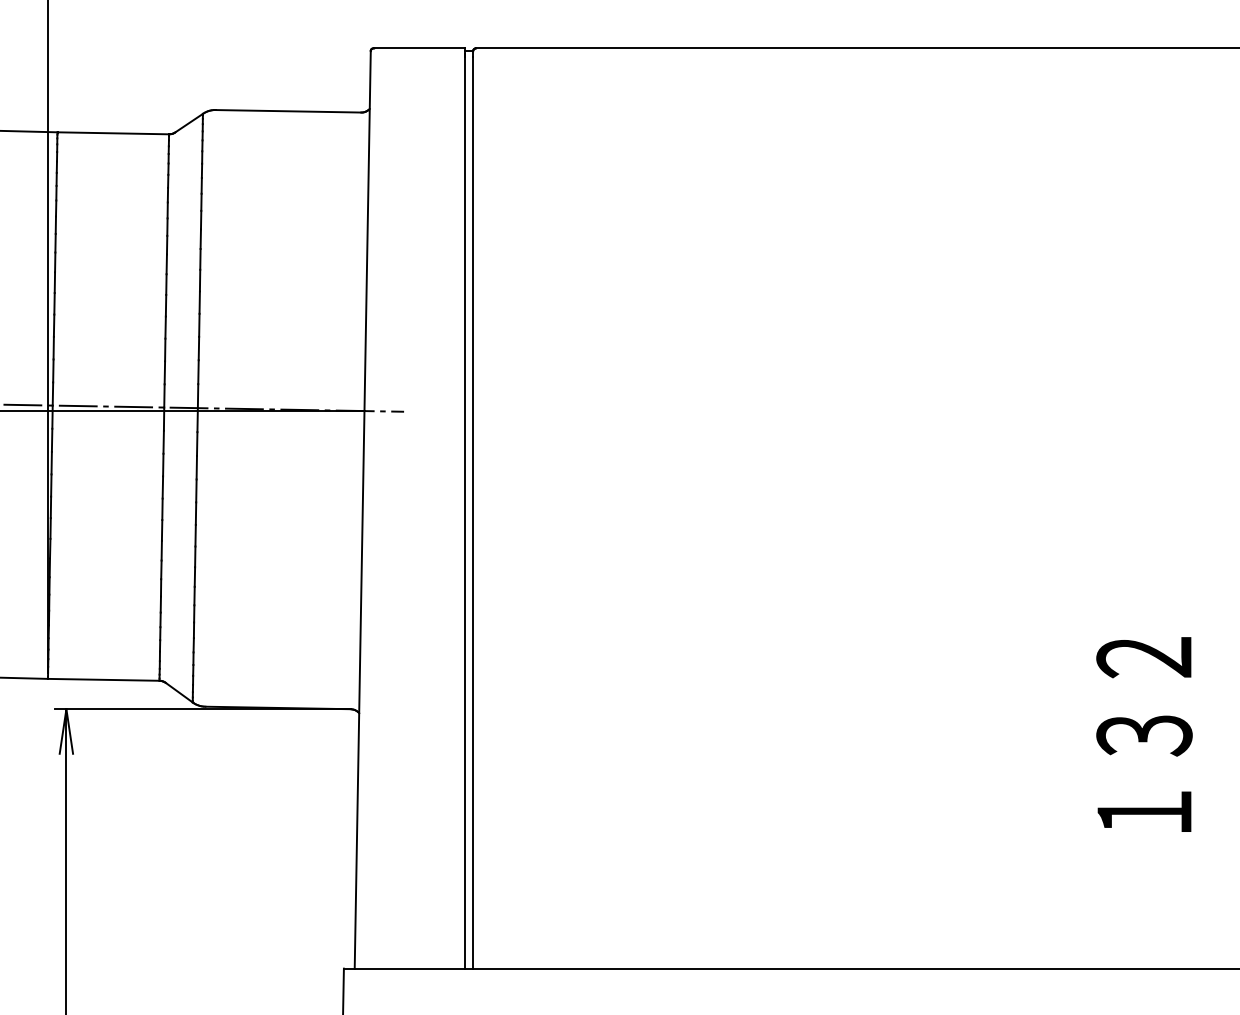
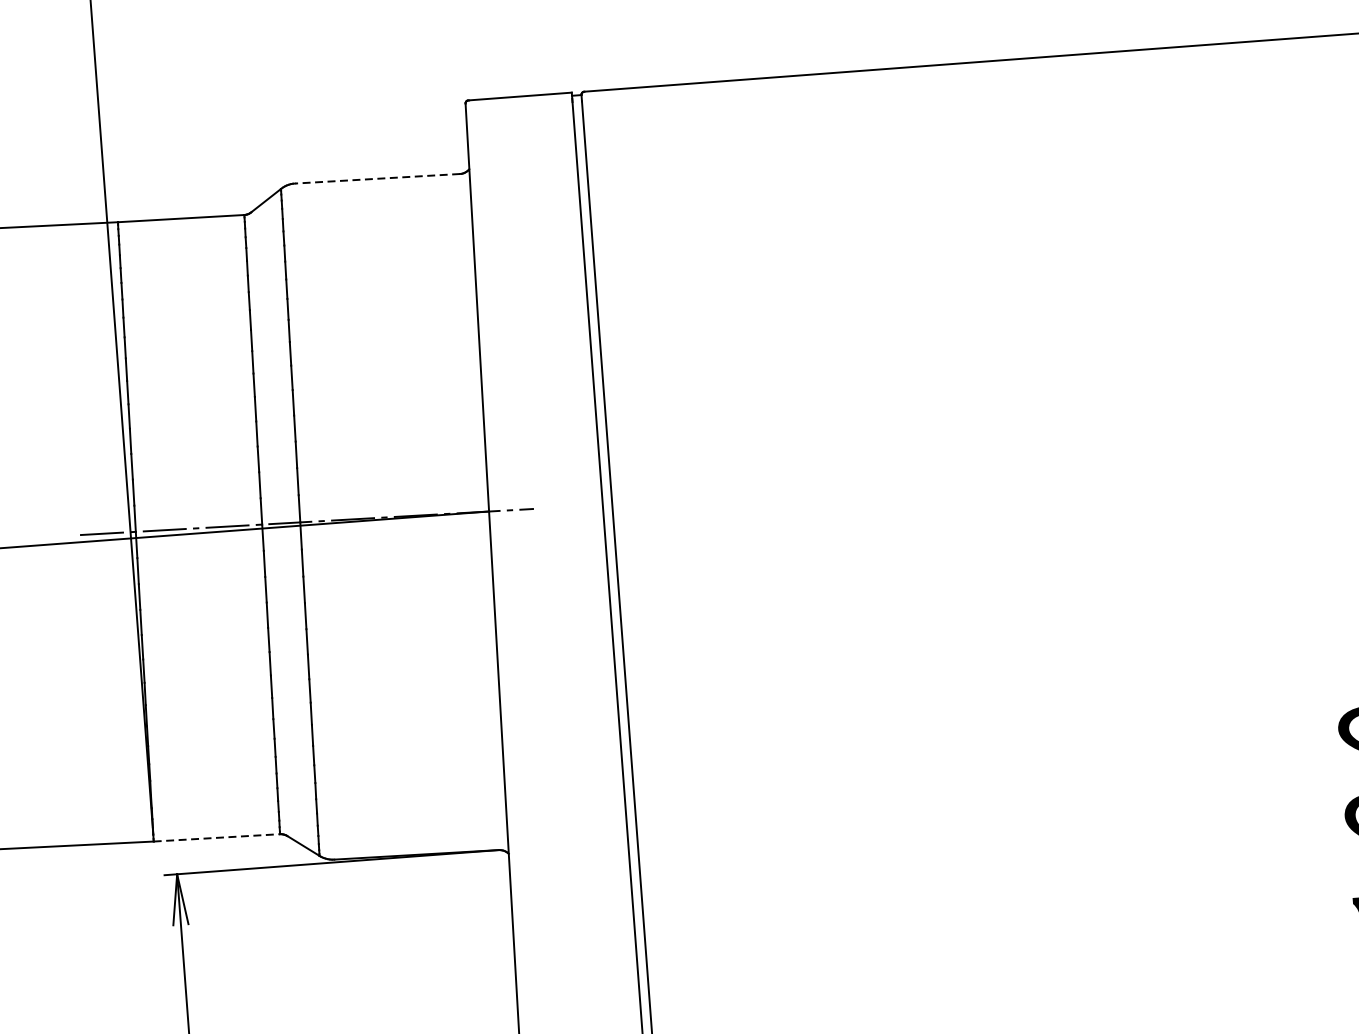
line: (288, 111) -> (377, 179), solid -> dashed
line: (103, 679) -> (216, 837), solid -> dashed

